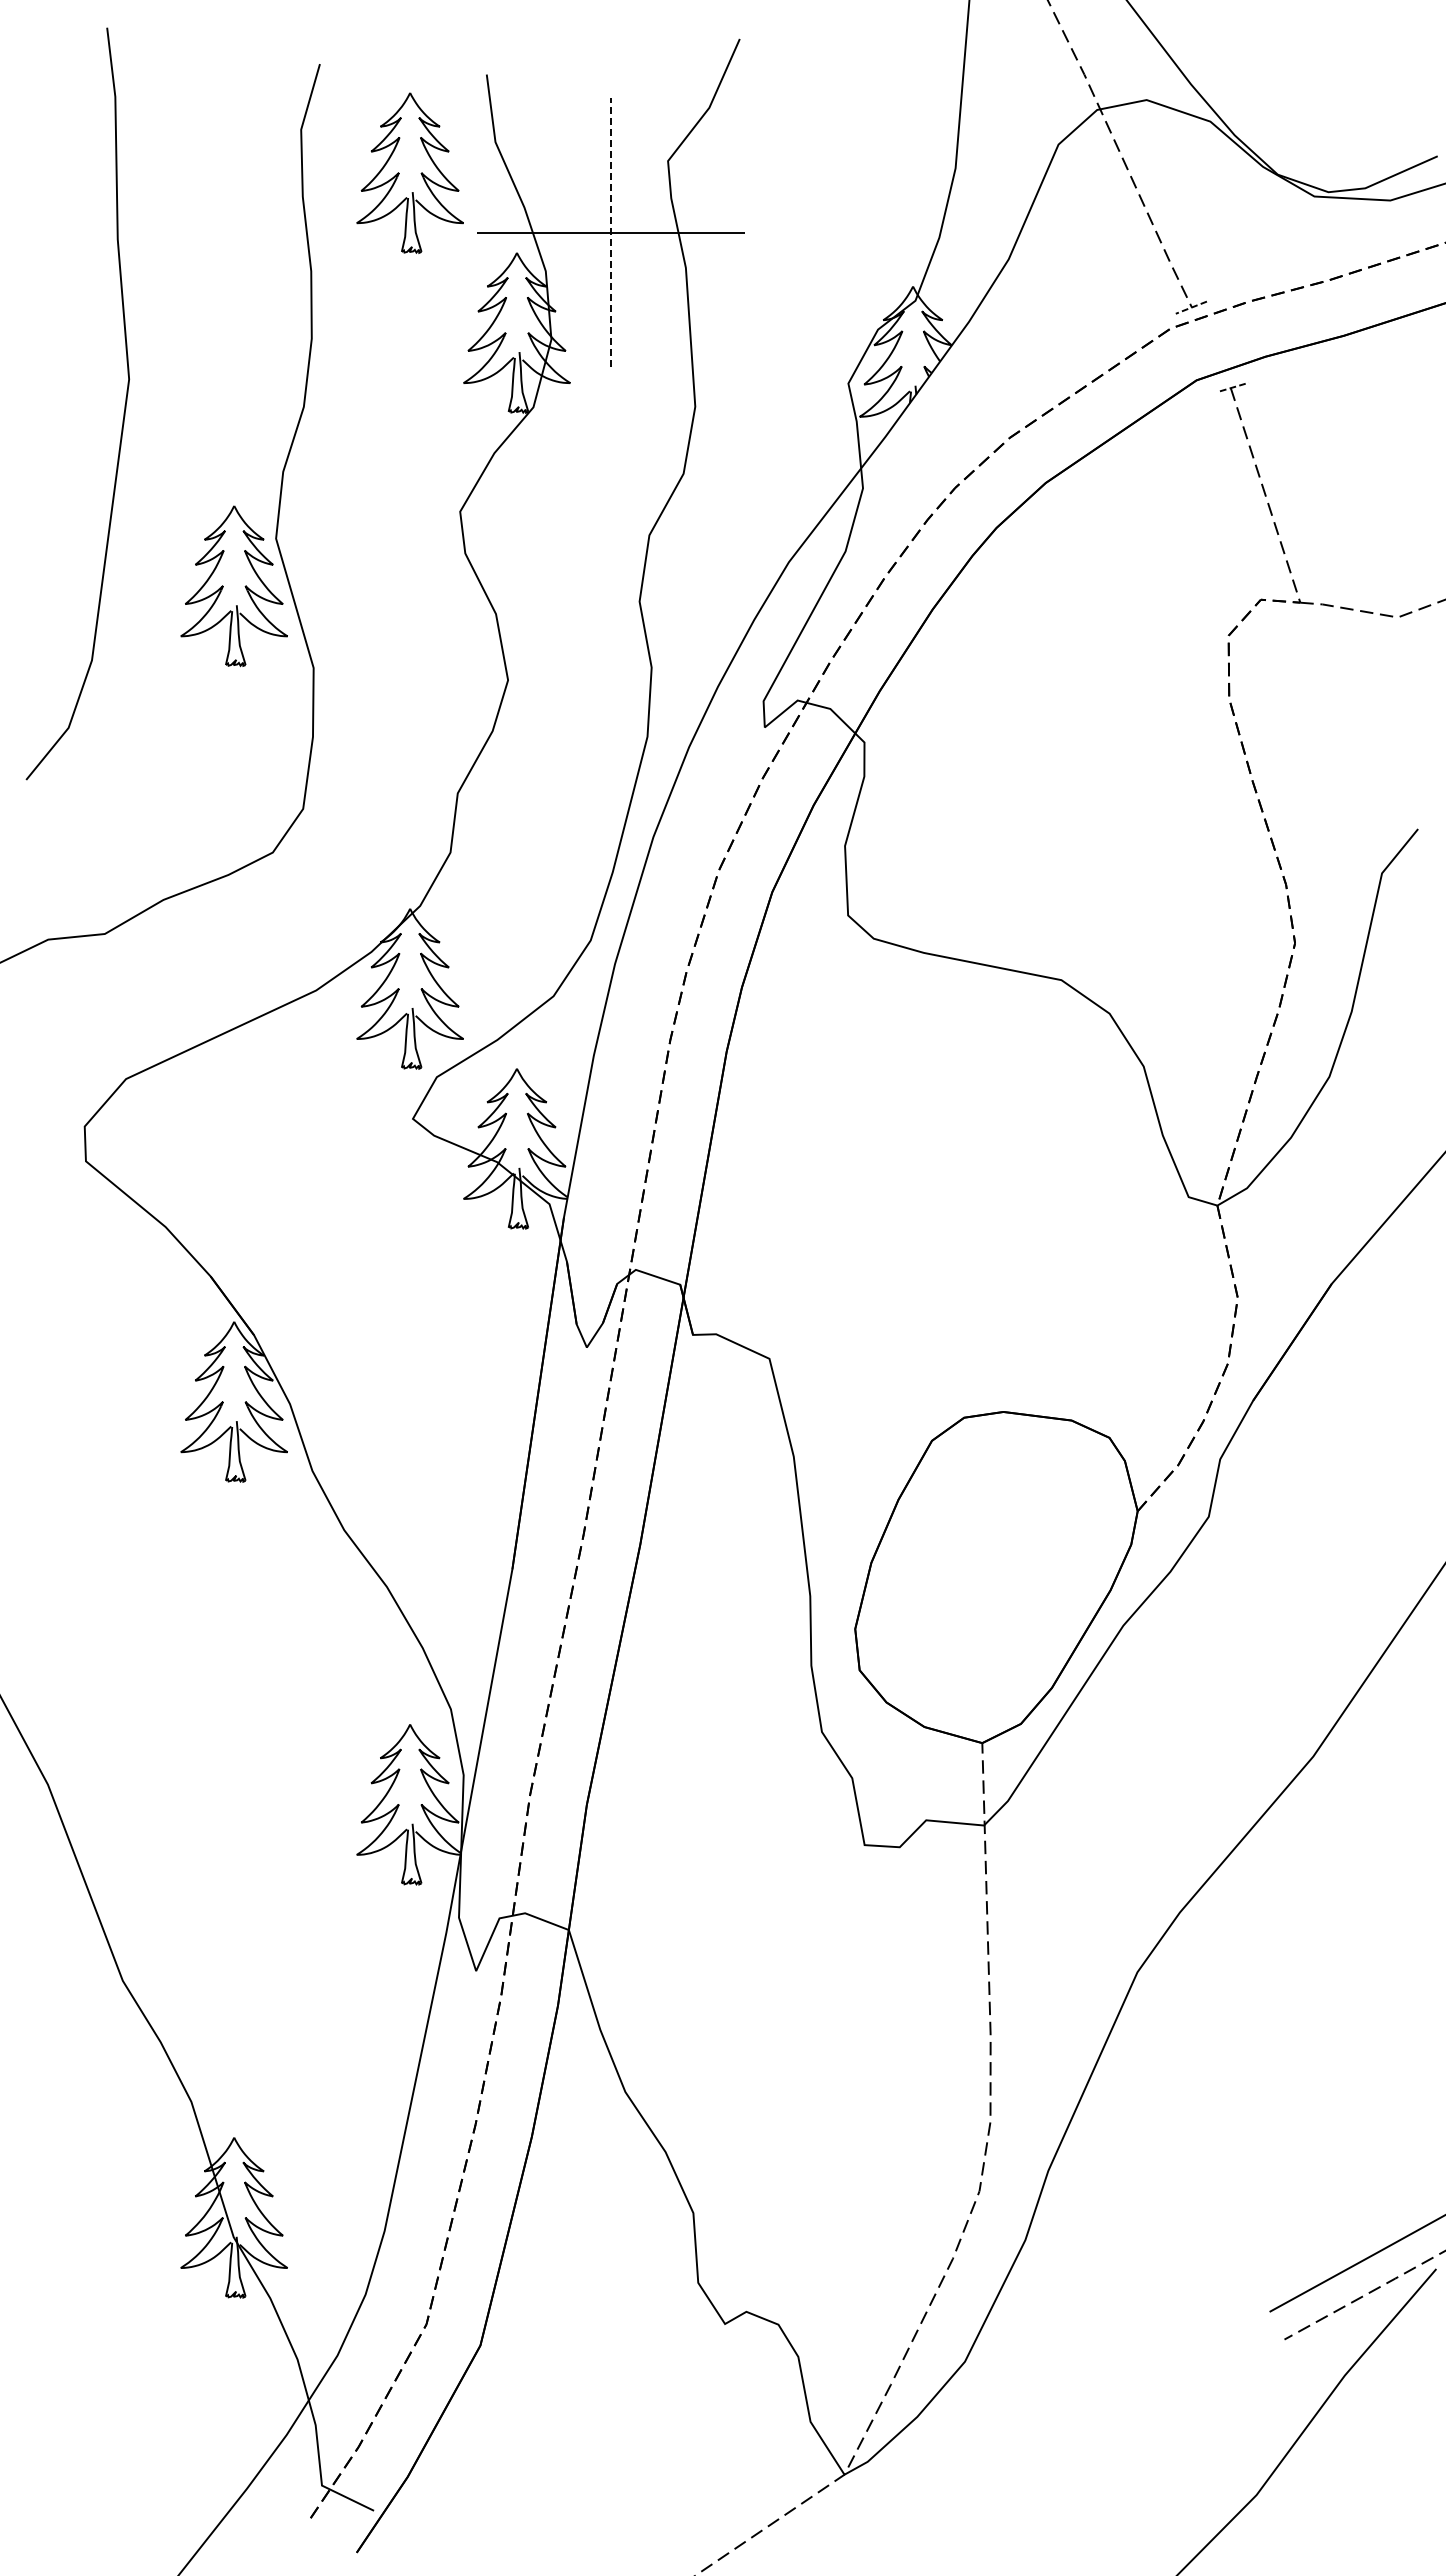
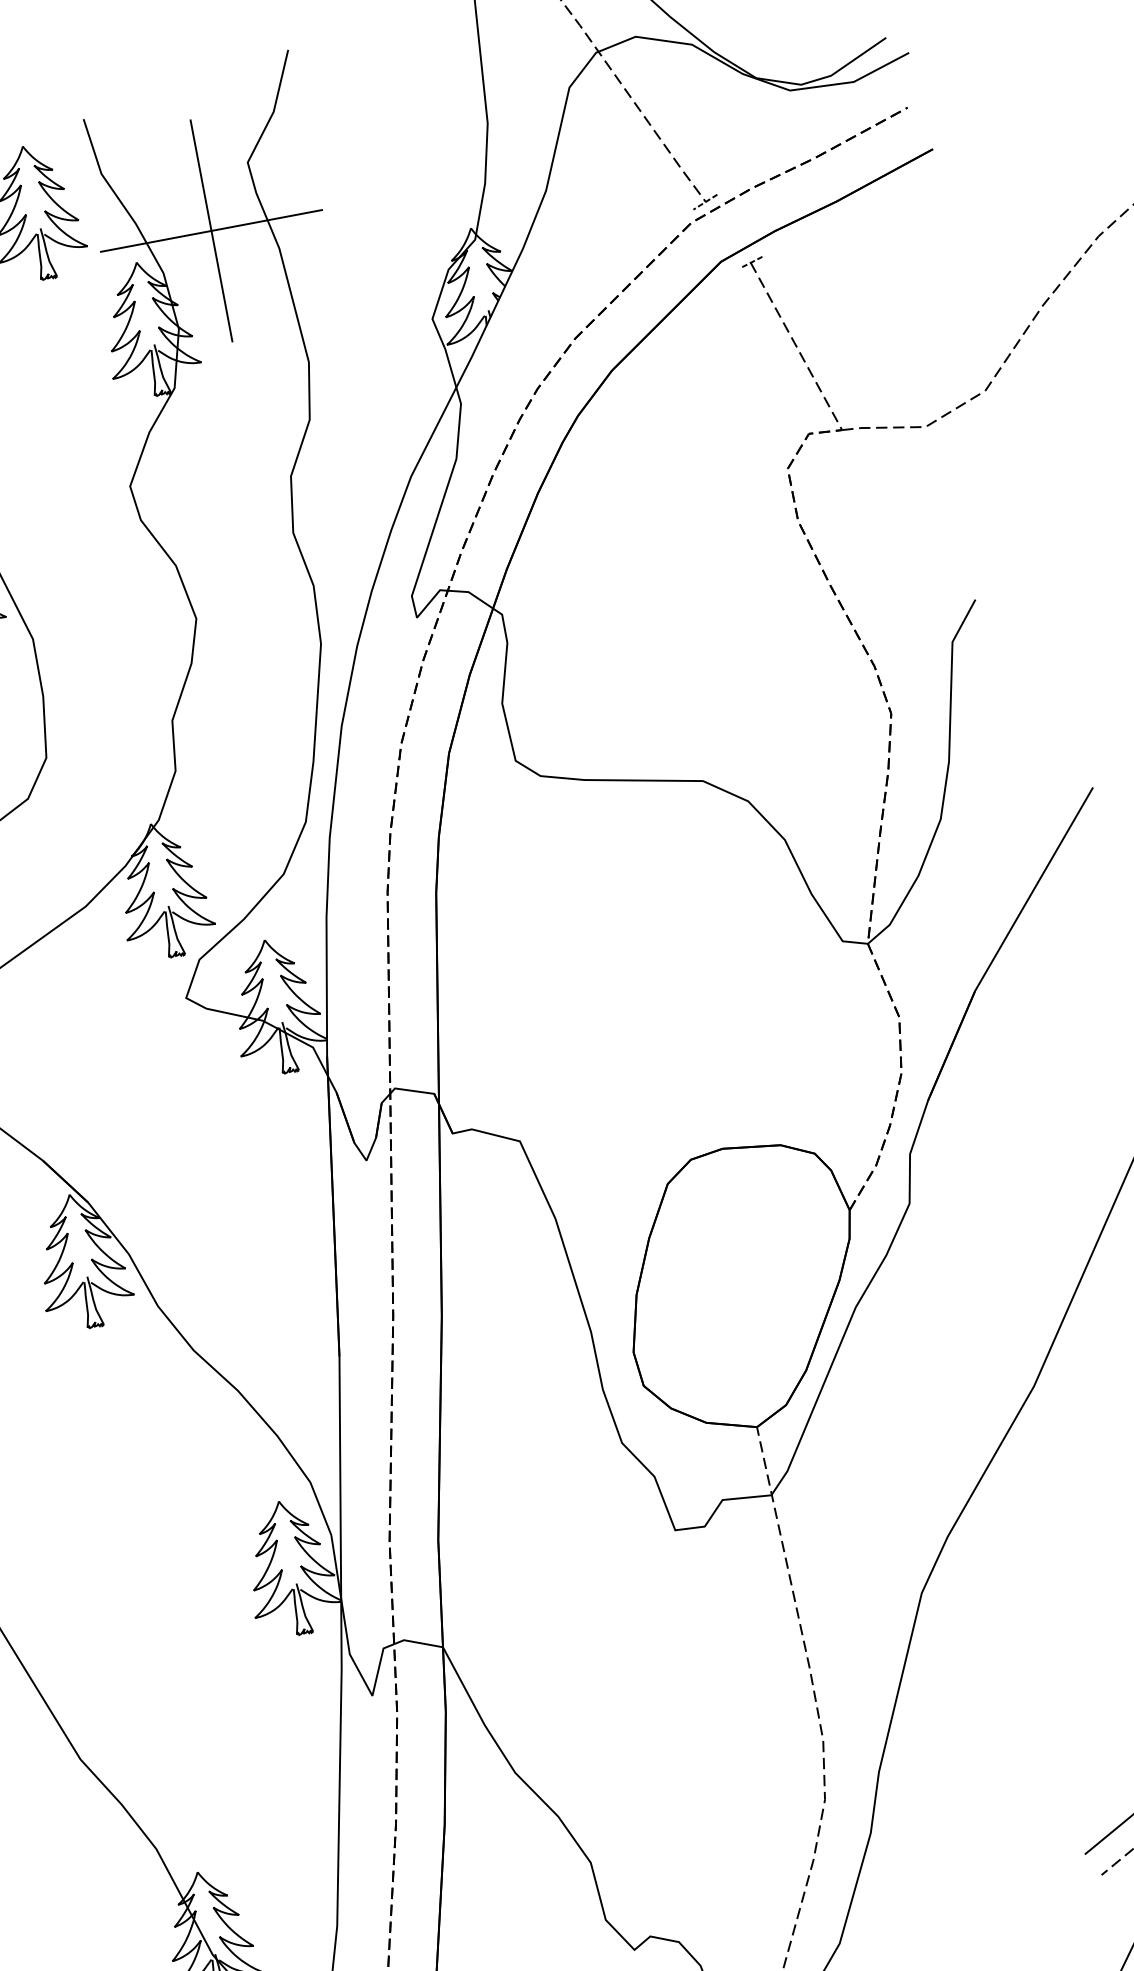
line: (610, 232) -> (211, 230), dashed -> solid

